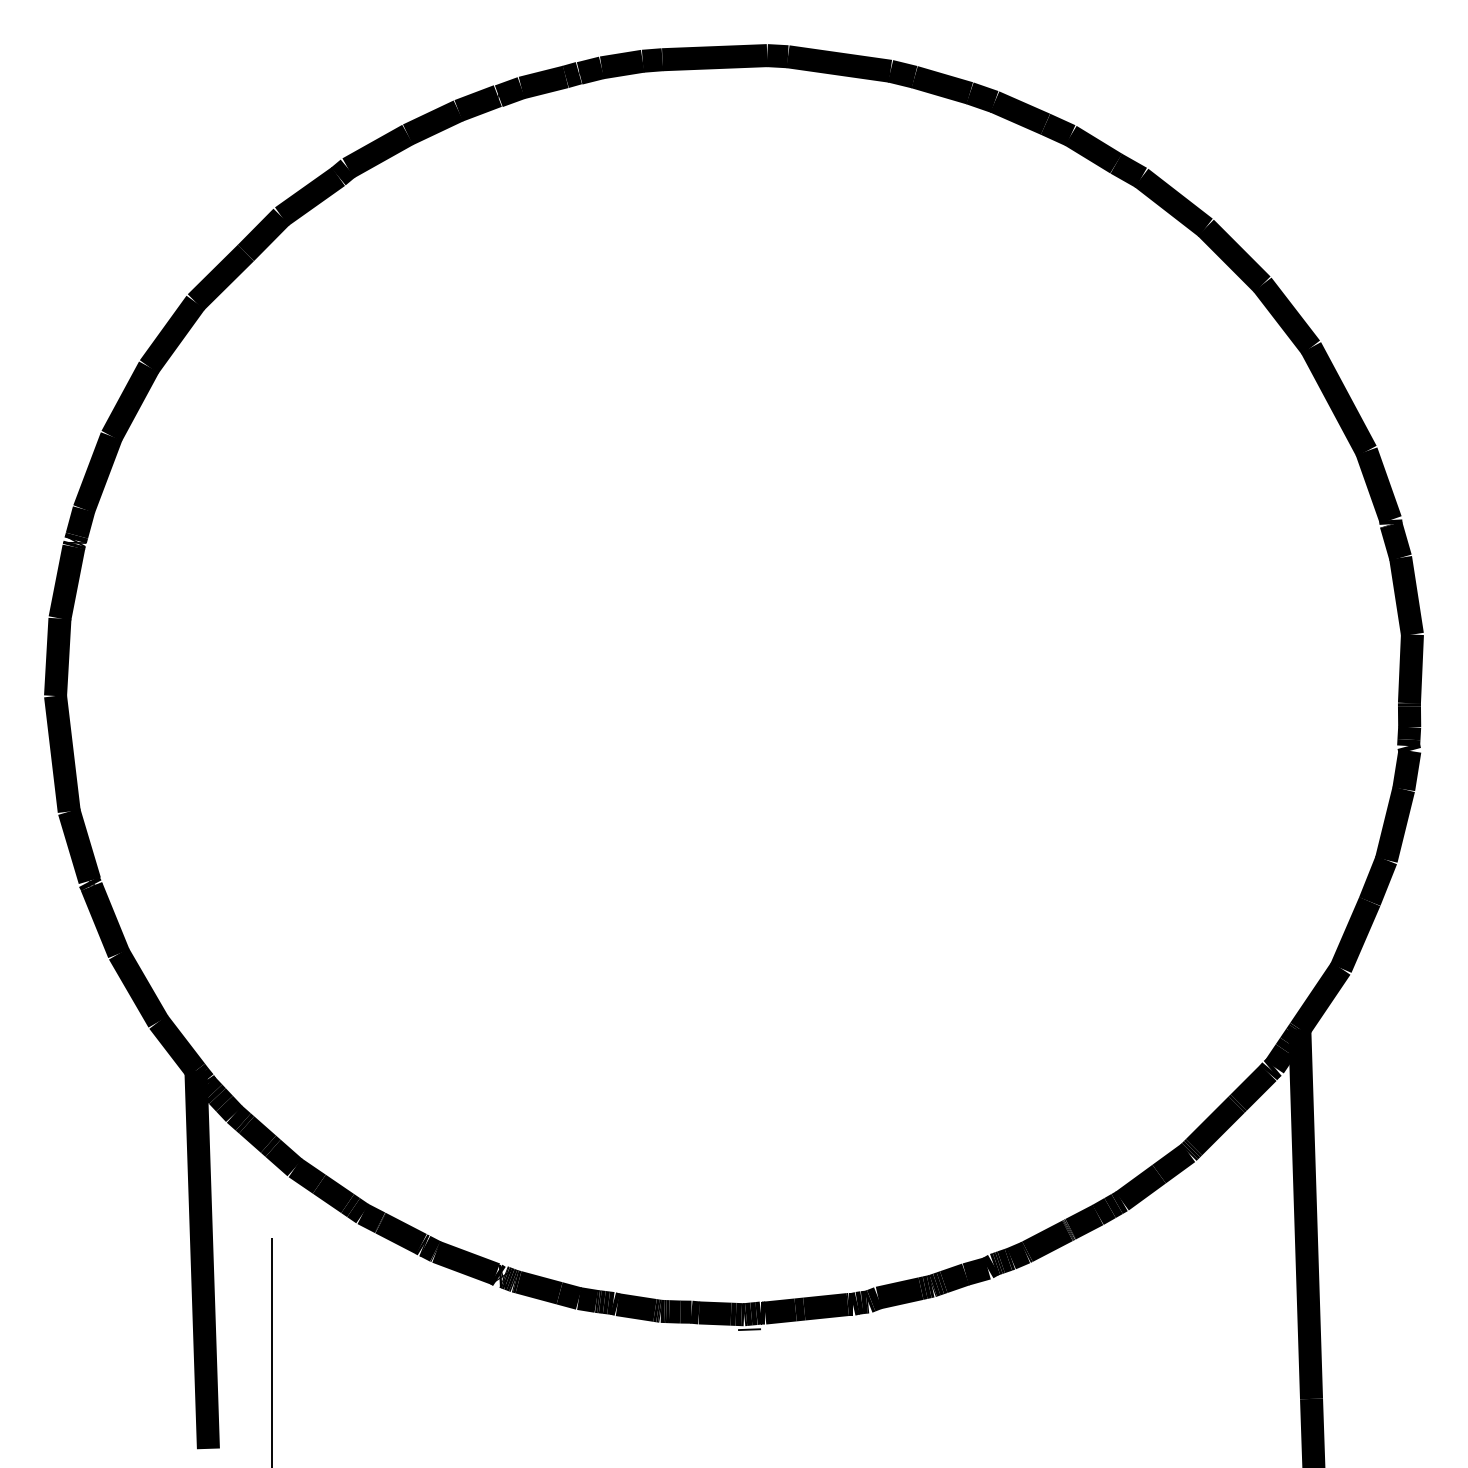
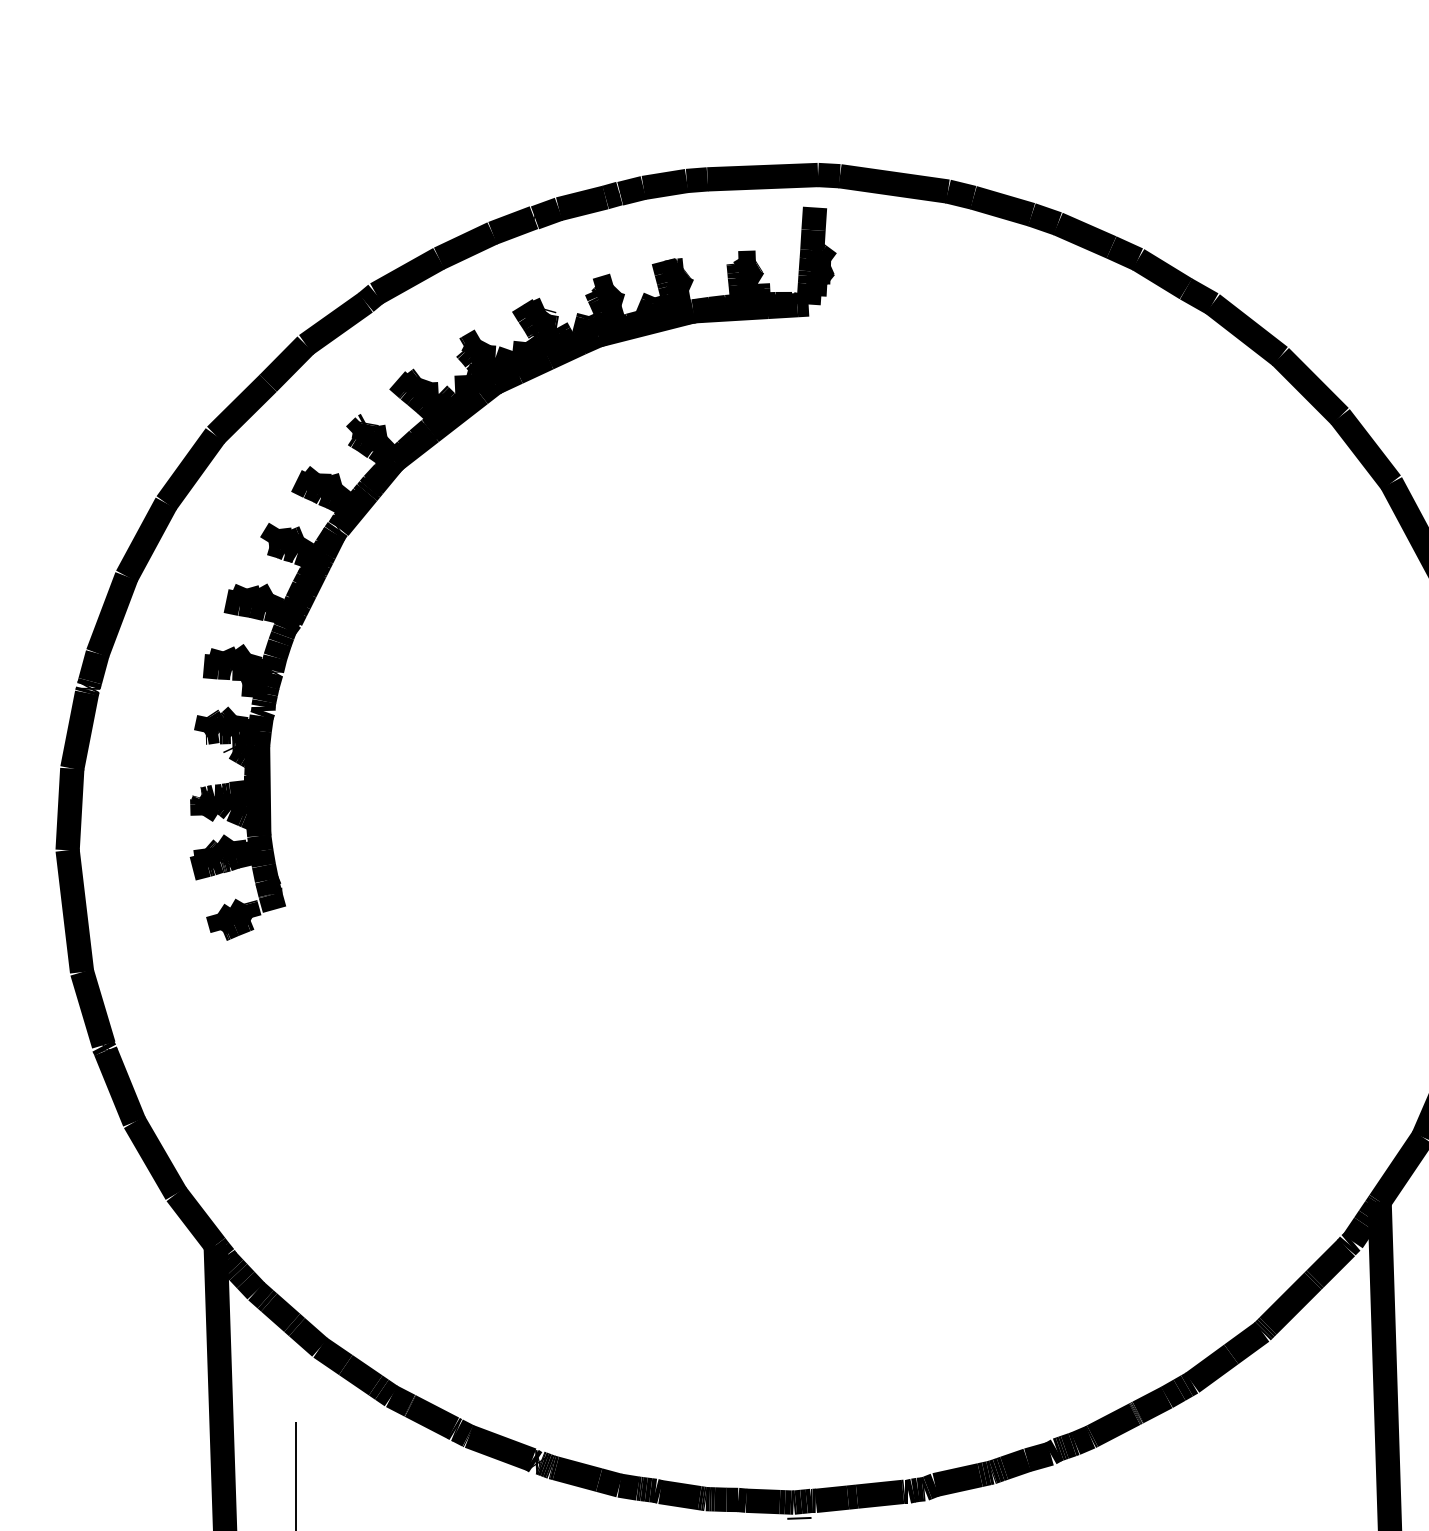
part: (394, 319) -> (425, 453), added

